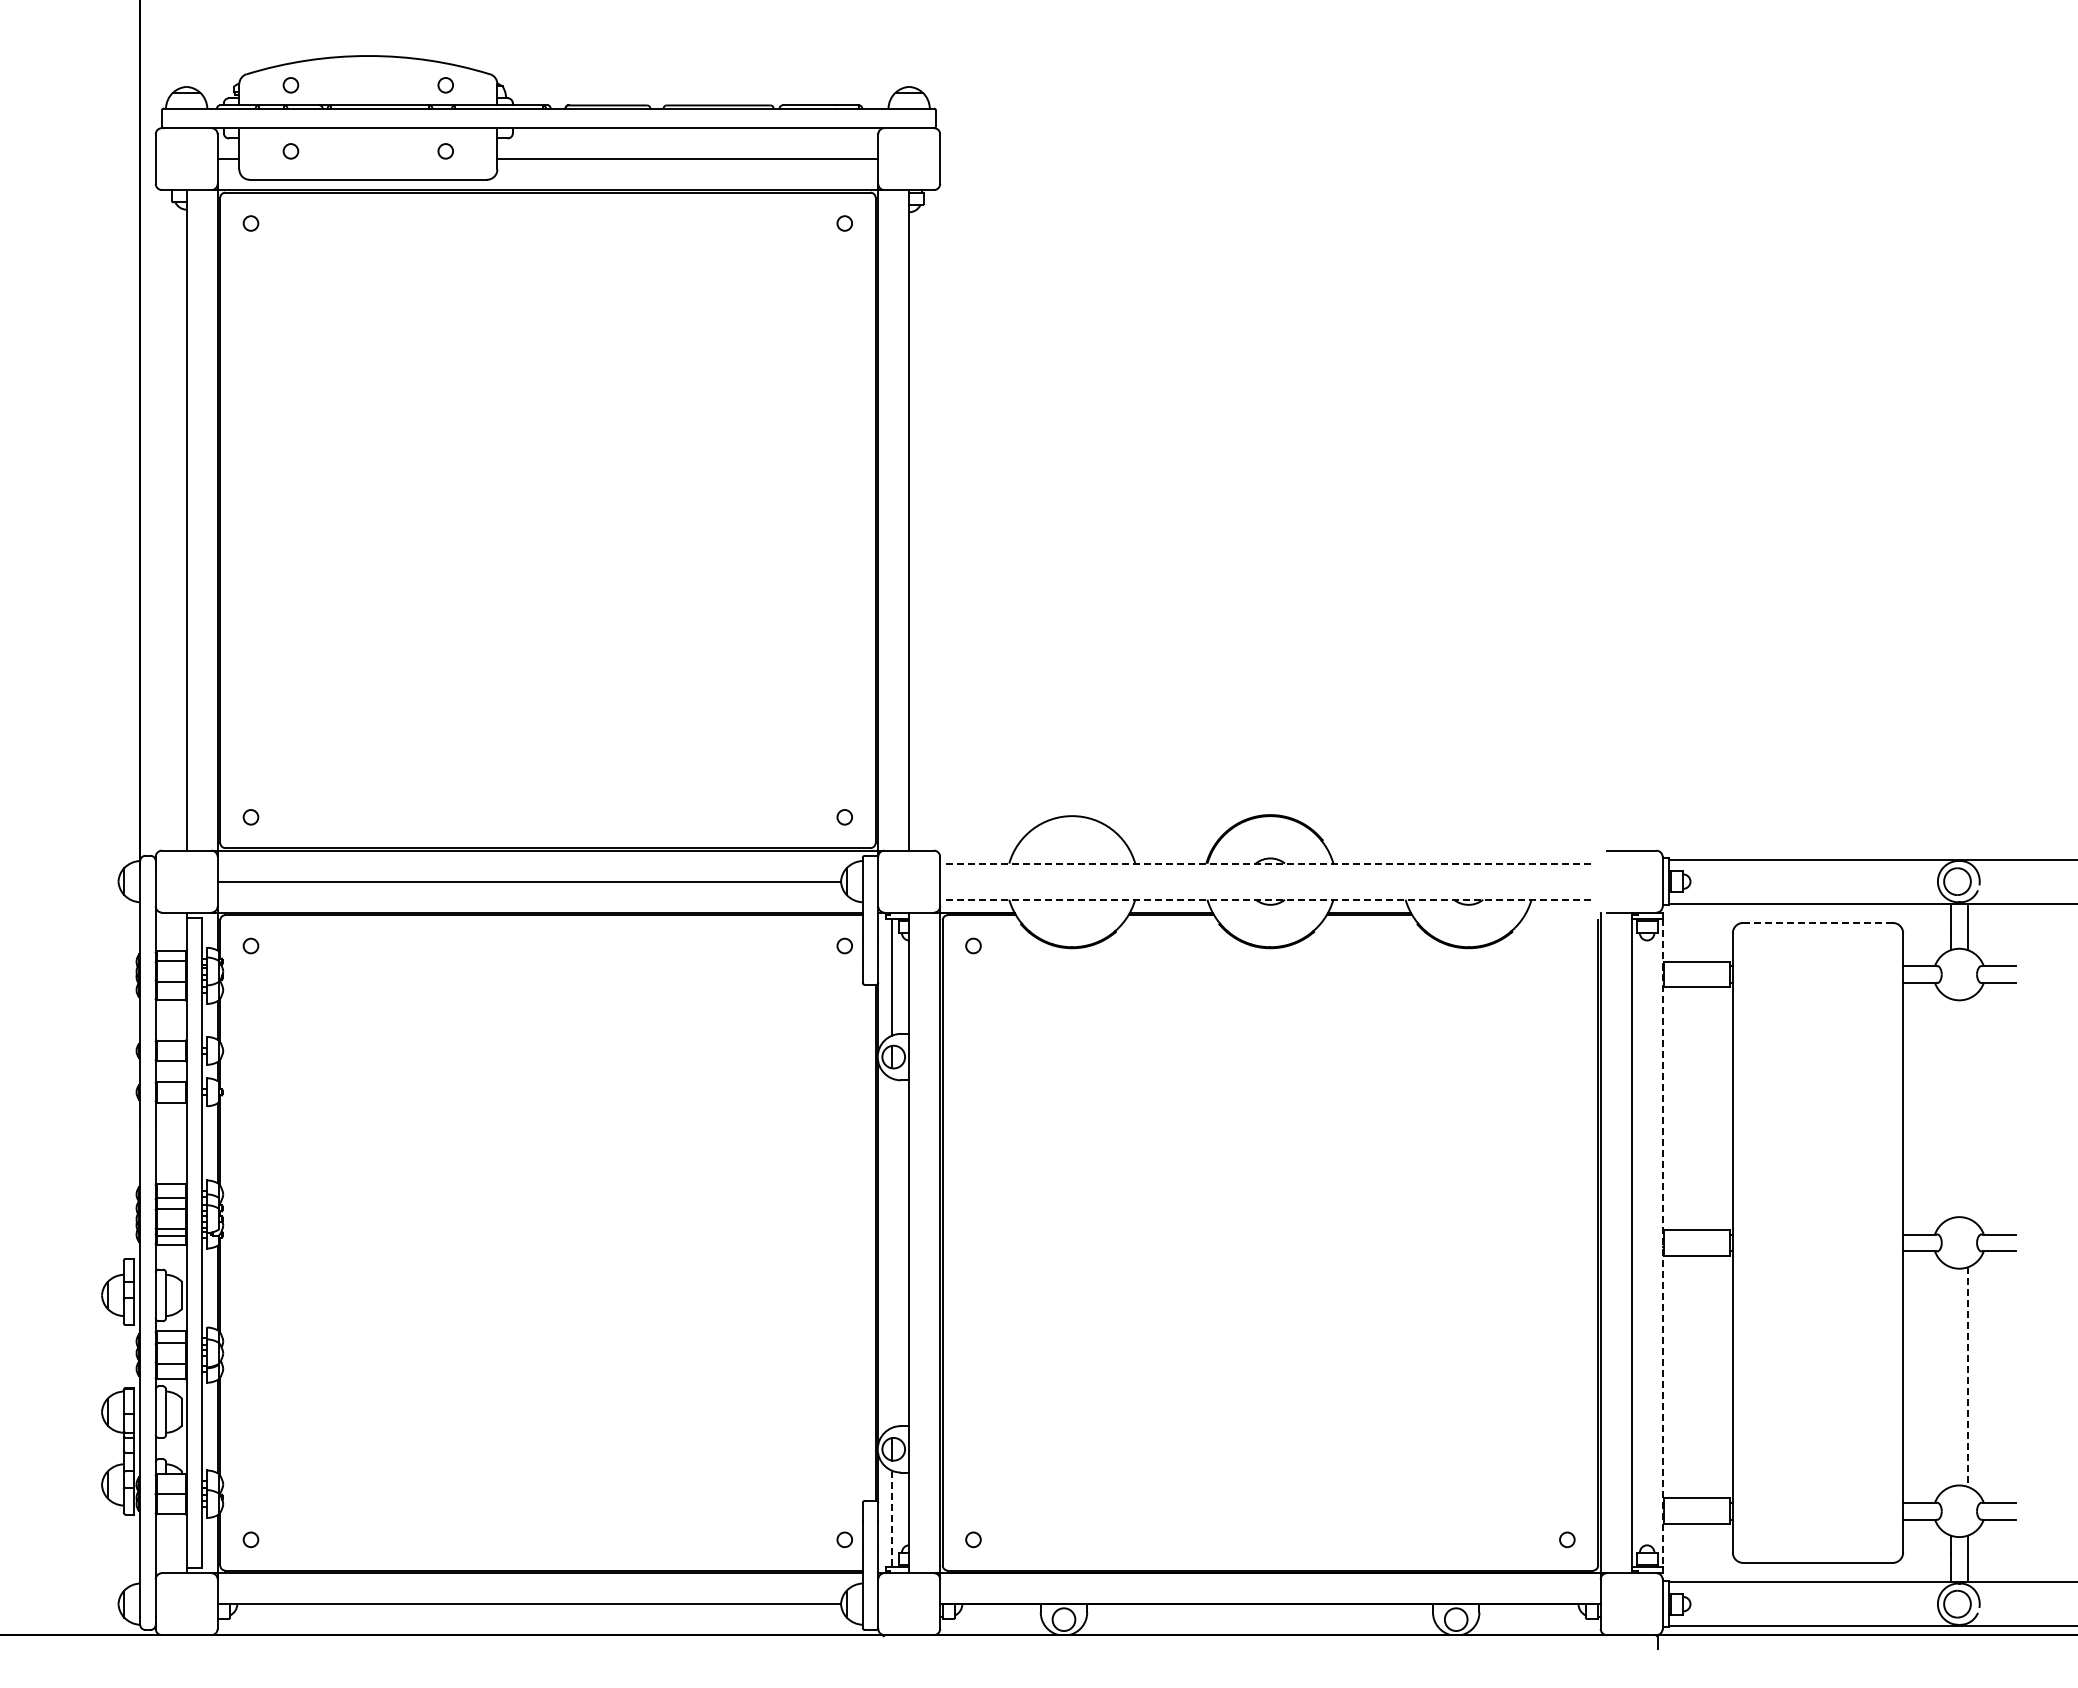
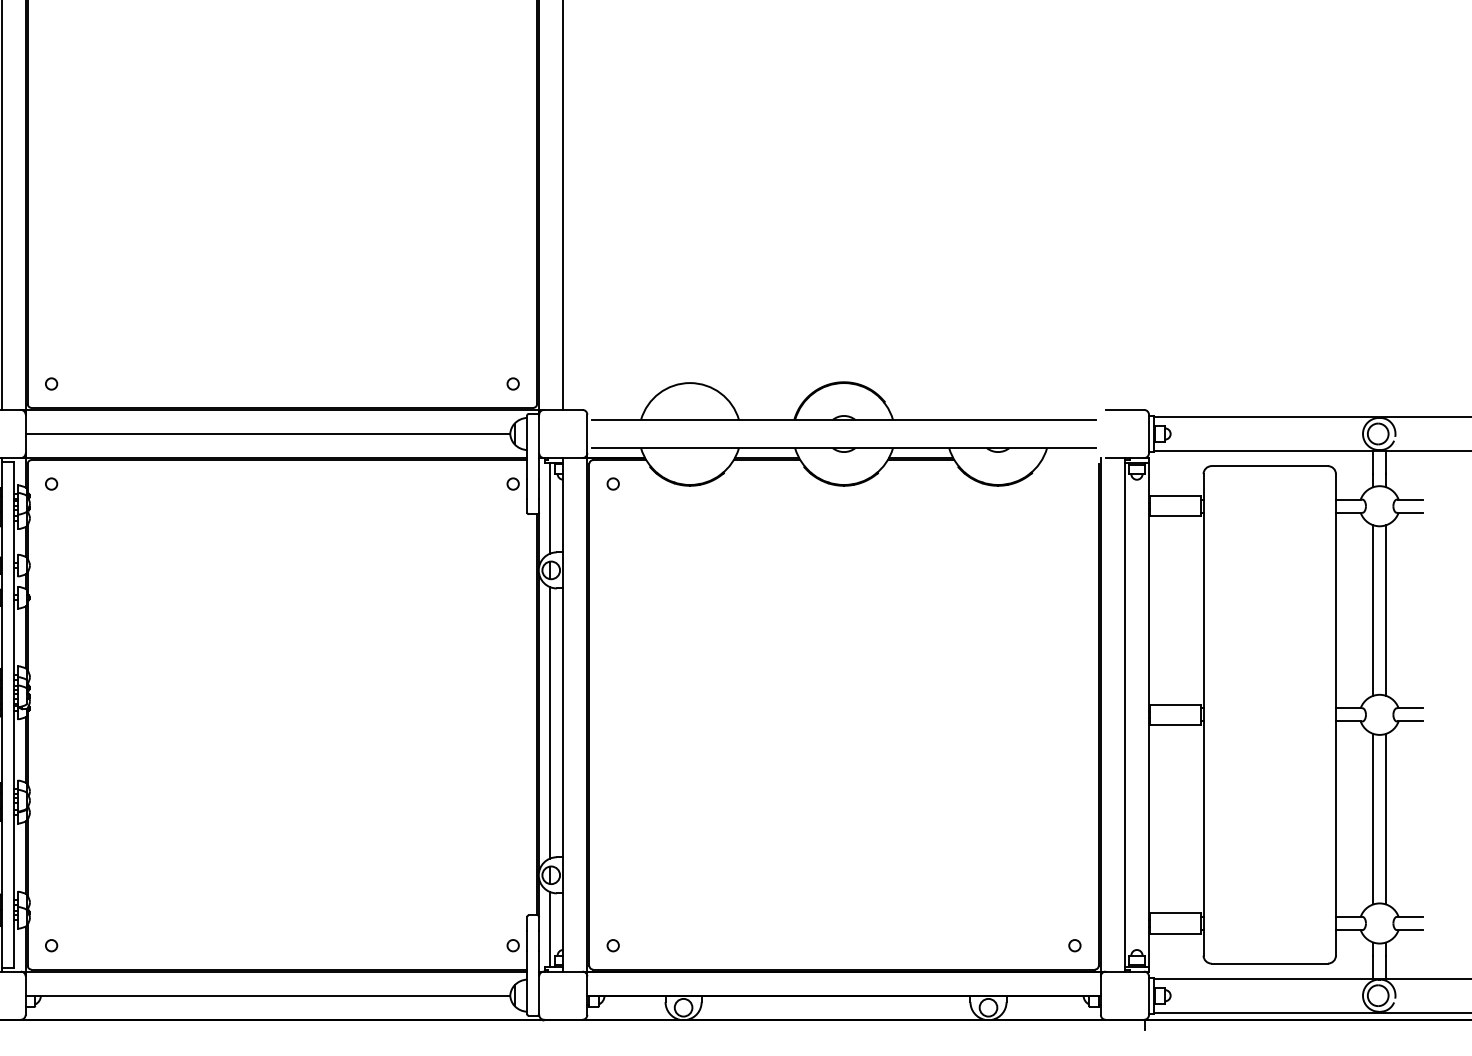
line: (1270, 863) -> (844, 419), dashed -> solid
line: (1270, 899) -> (844, 447), dashed -> solid
line: (1817, 922) -> (1269, 465), dashed -> solid
line: (1951, 1108) -> (1373, 610), added
line: (1967, 1108) -> (1385, 610), added
line: (1662, 1243) -> (1148, 715), dashed -> solid
line: (891, 1252) -> (549, 722), added
line: (1951, 1376) -> (1373, 818), added
line: (1967, 1377) -> (1385, 819), dashed -> solid
line: (891, 1519) -> (549, 929), dashed -> solid

